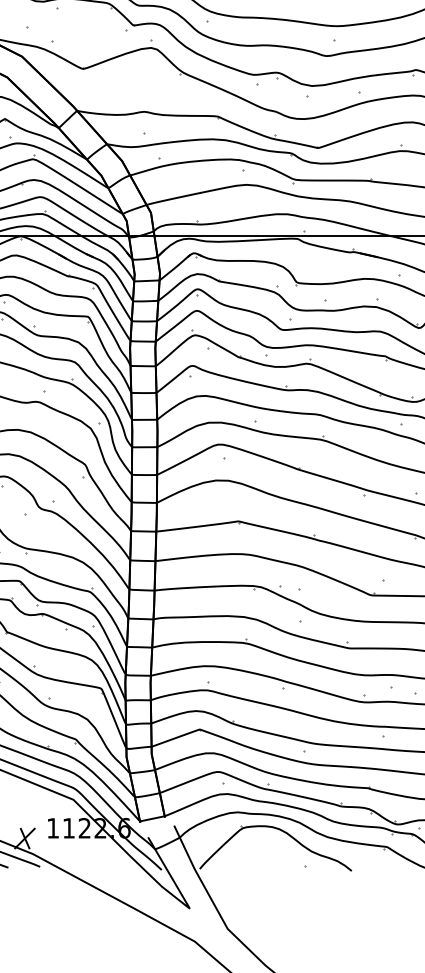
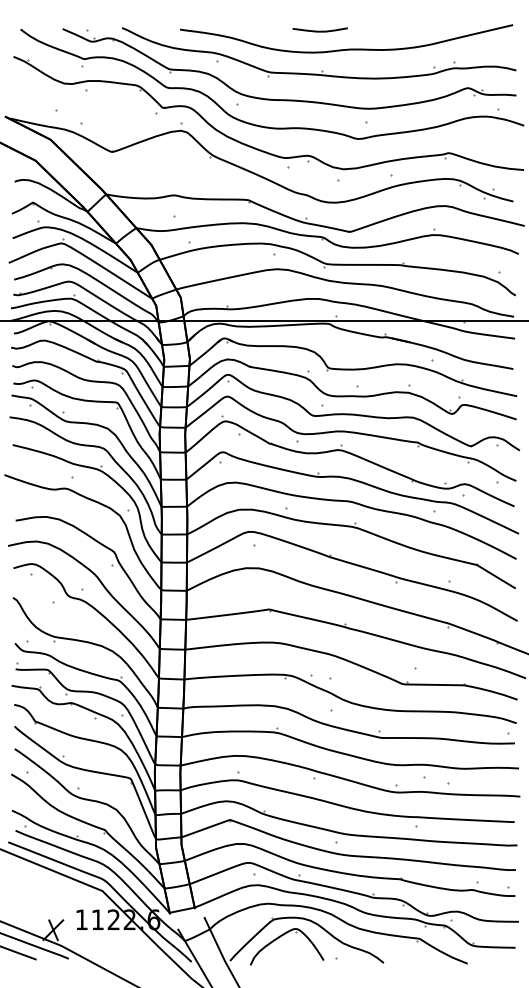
part: (251, 844) -> (282, 936), added

